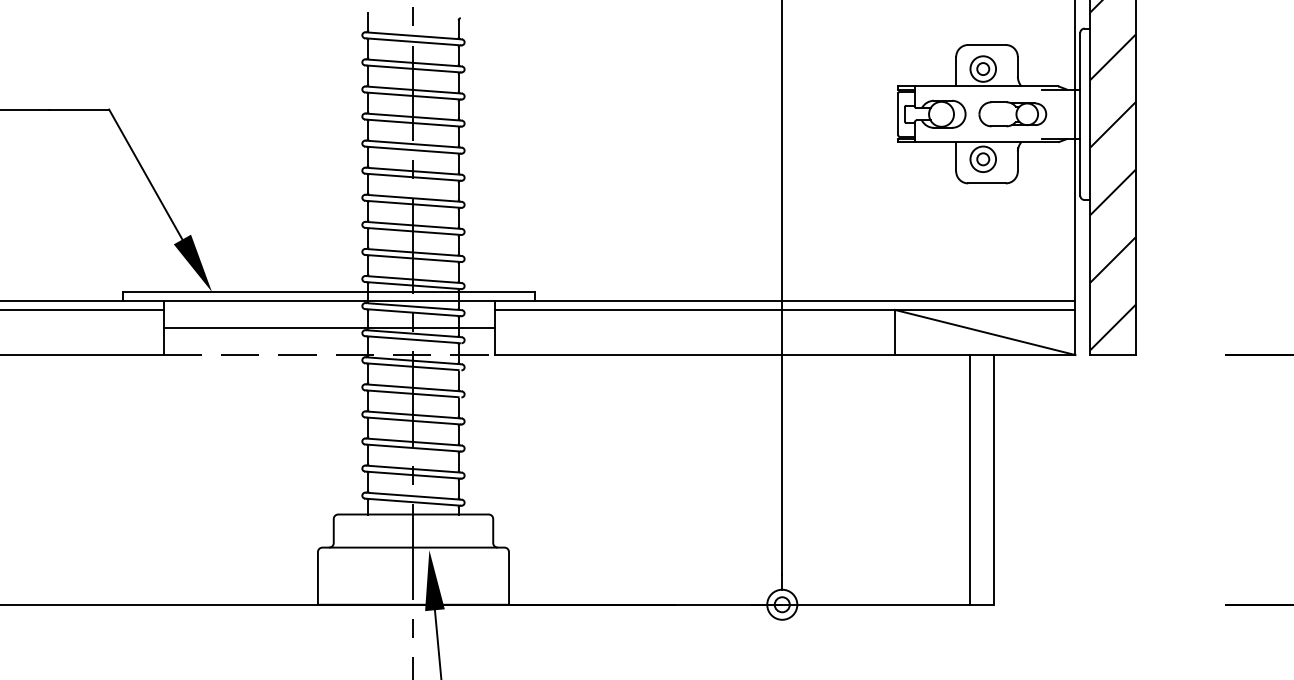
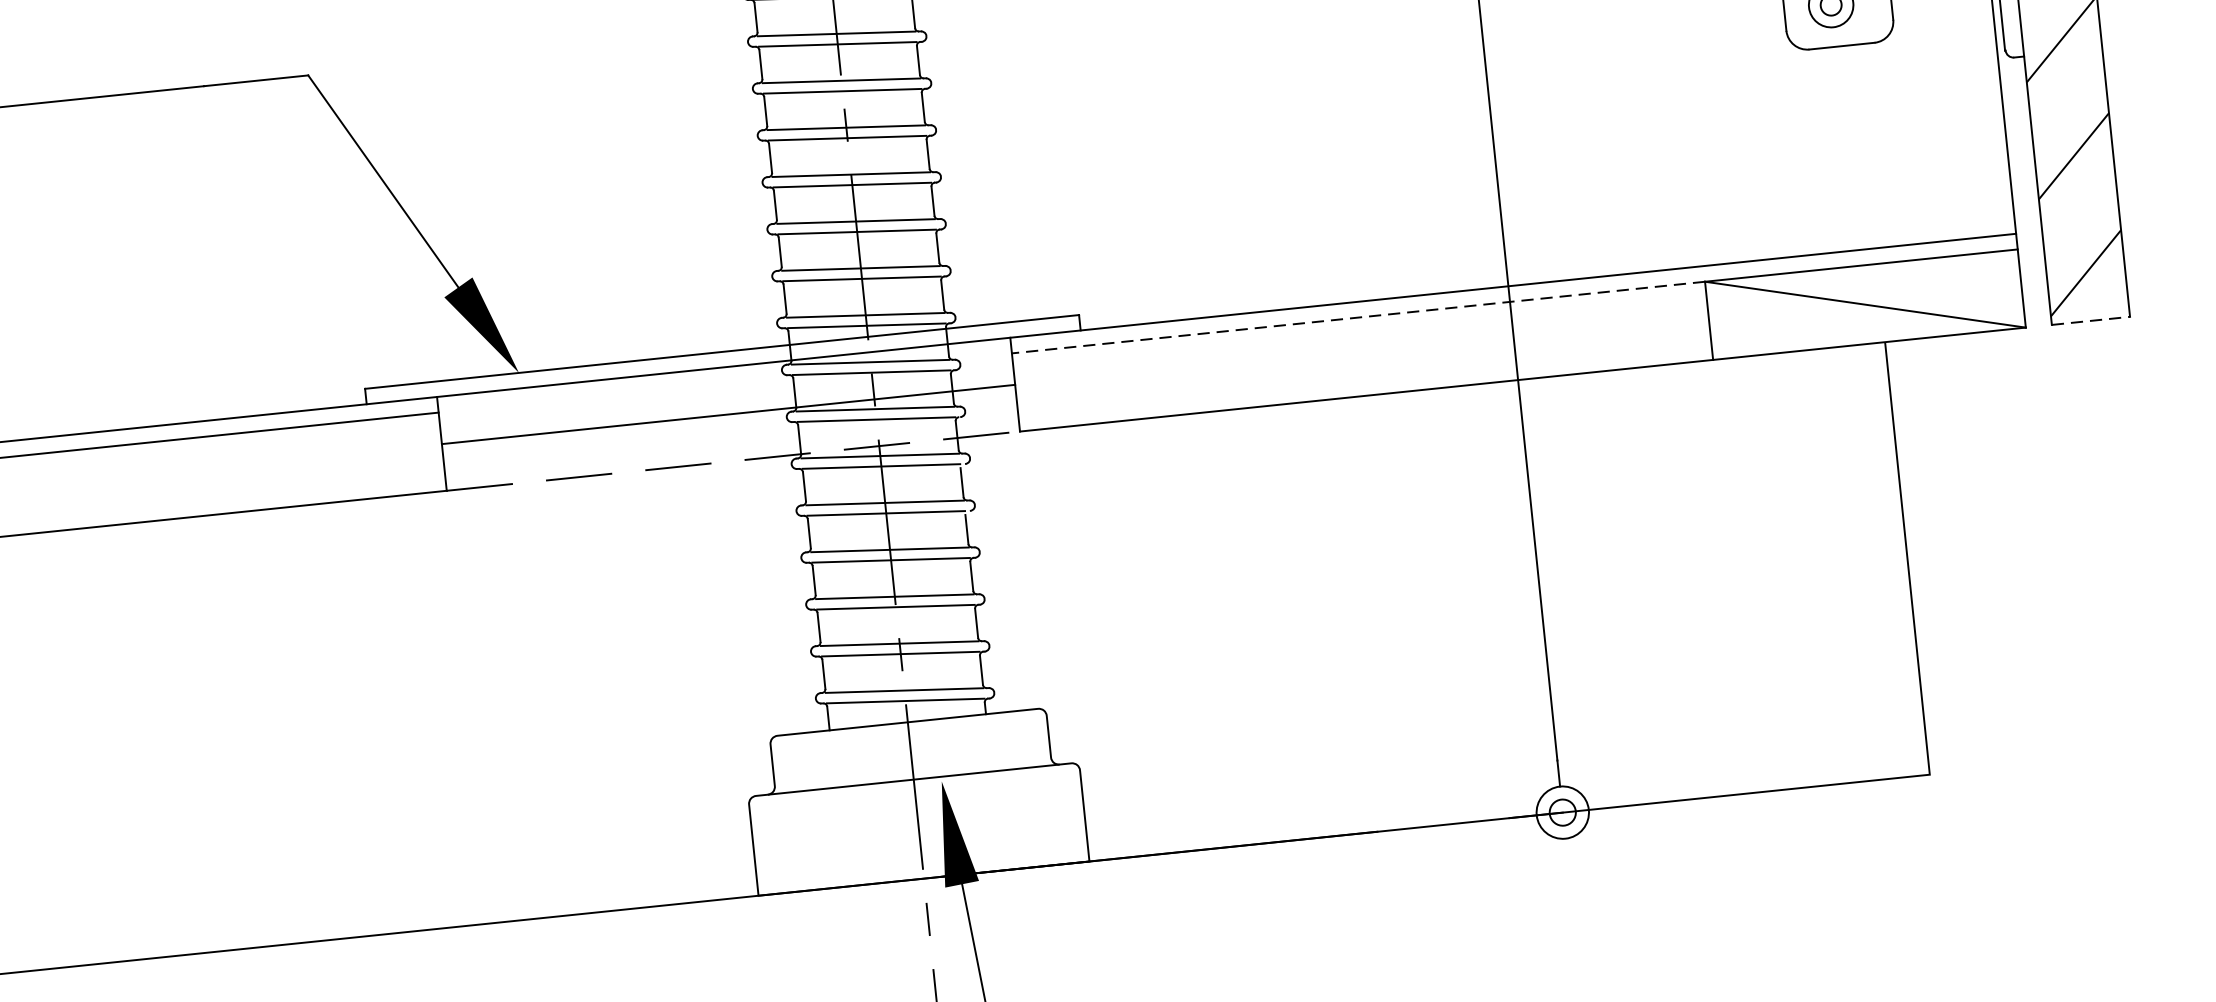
line: (694, 309) -> (1357, 316), solid -> dashed
line: (1113, 355) -> (2091, 321), solid -> dashed
line: (970, 479) -> (1866, 561), removed

